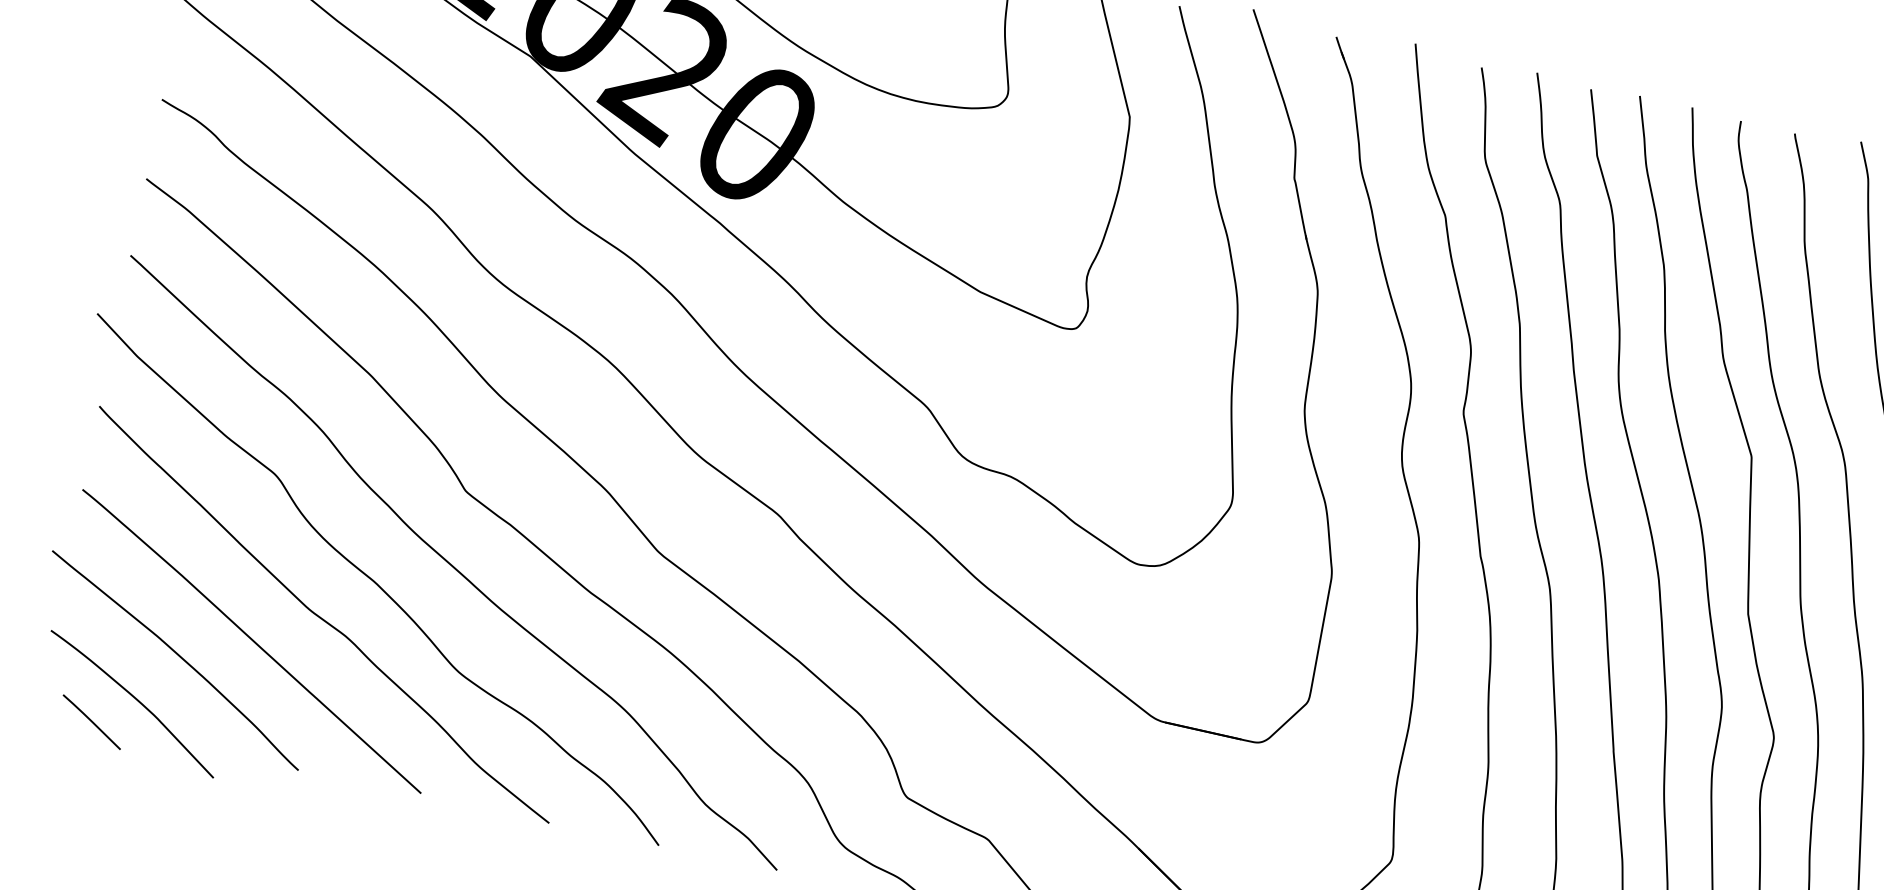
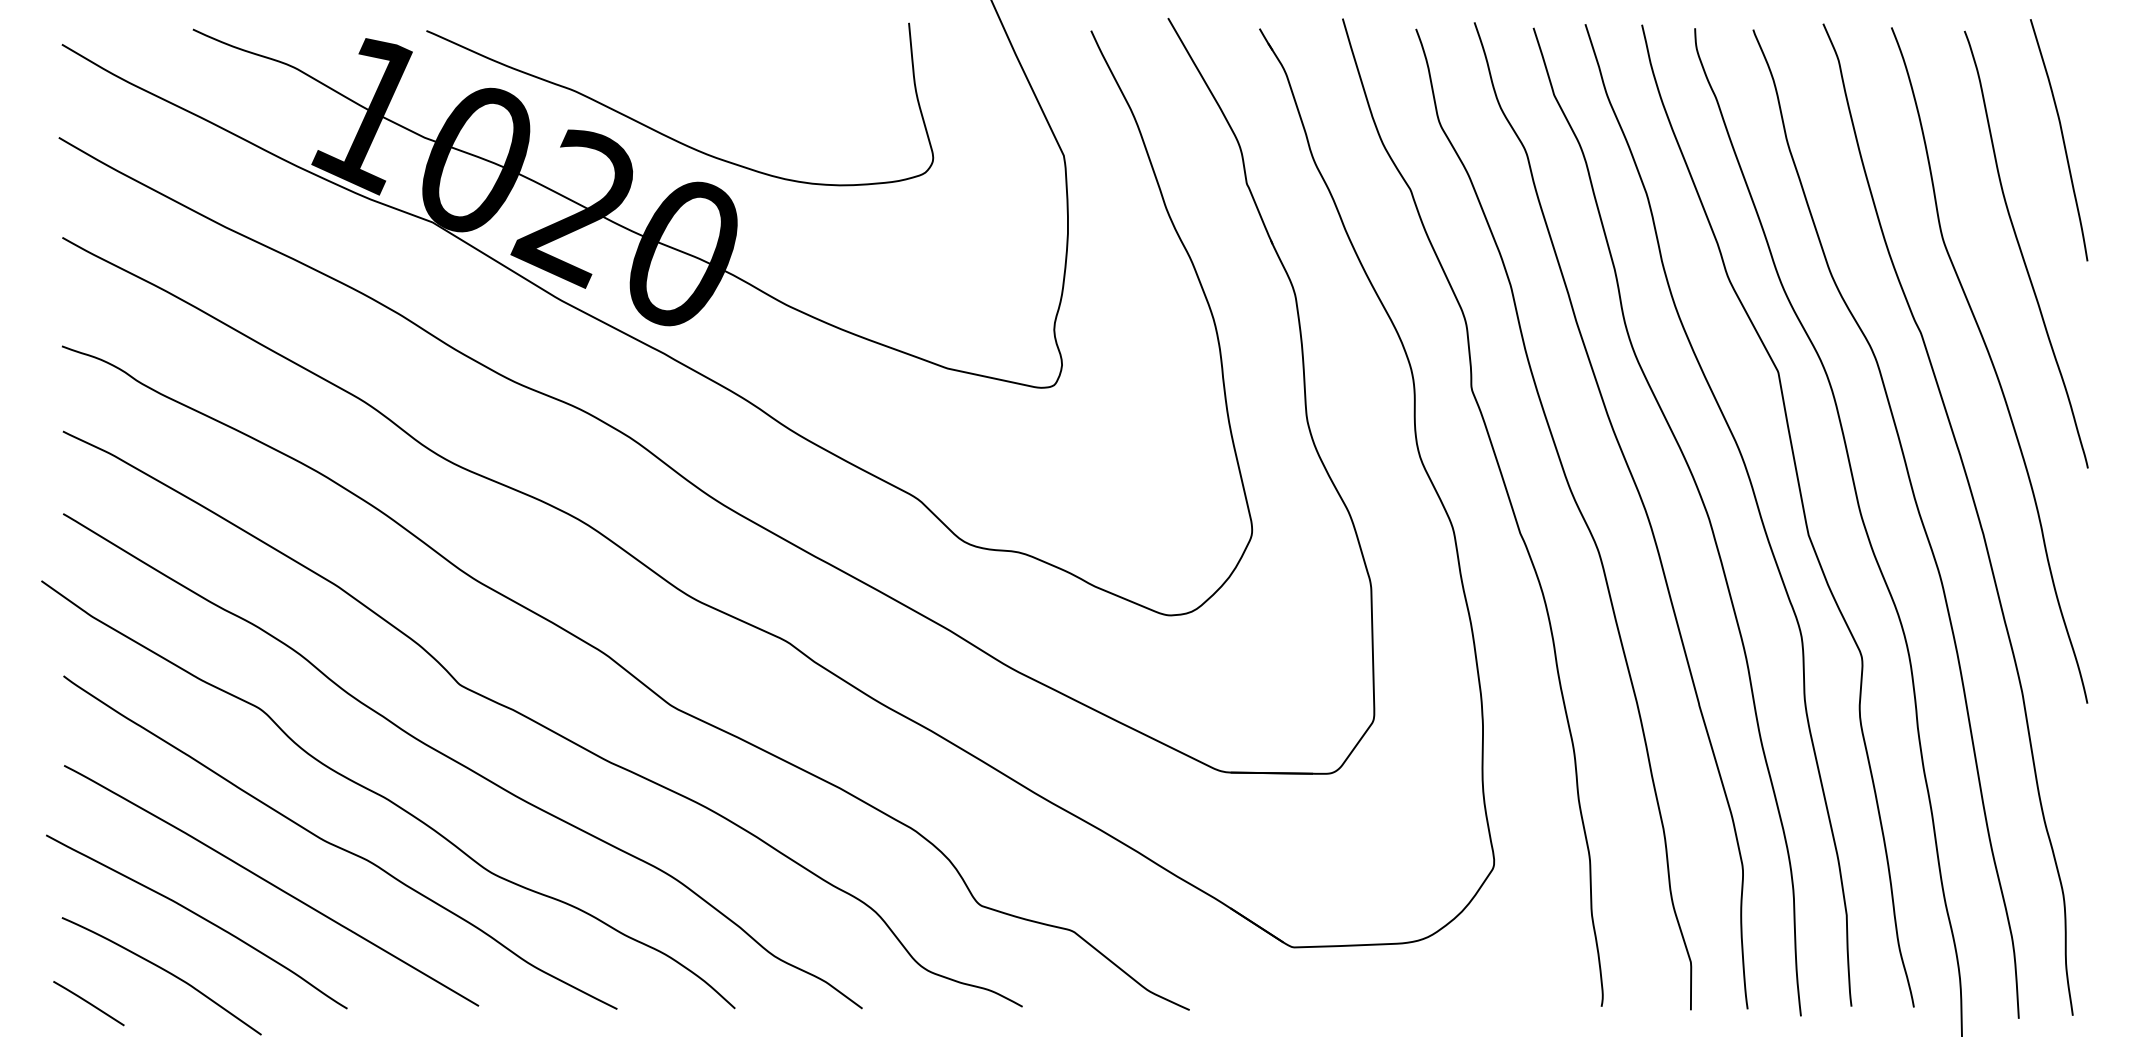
line: (91, 722) -> (88, 1003), moved

